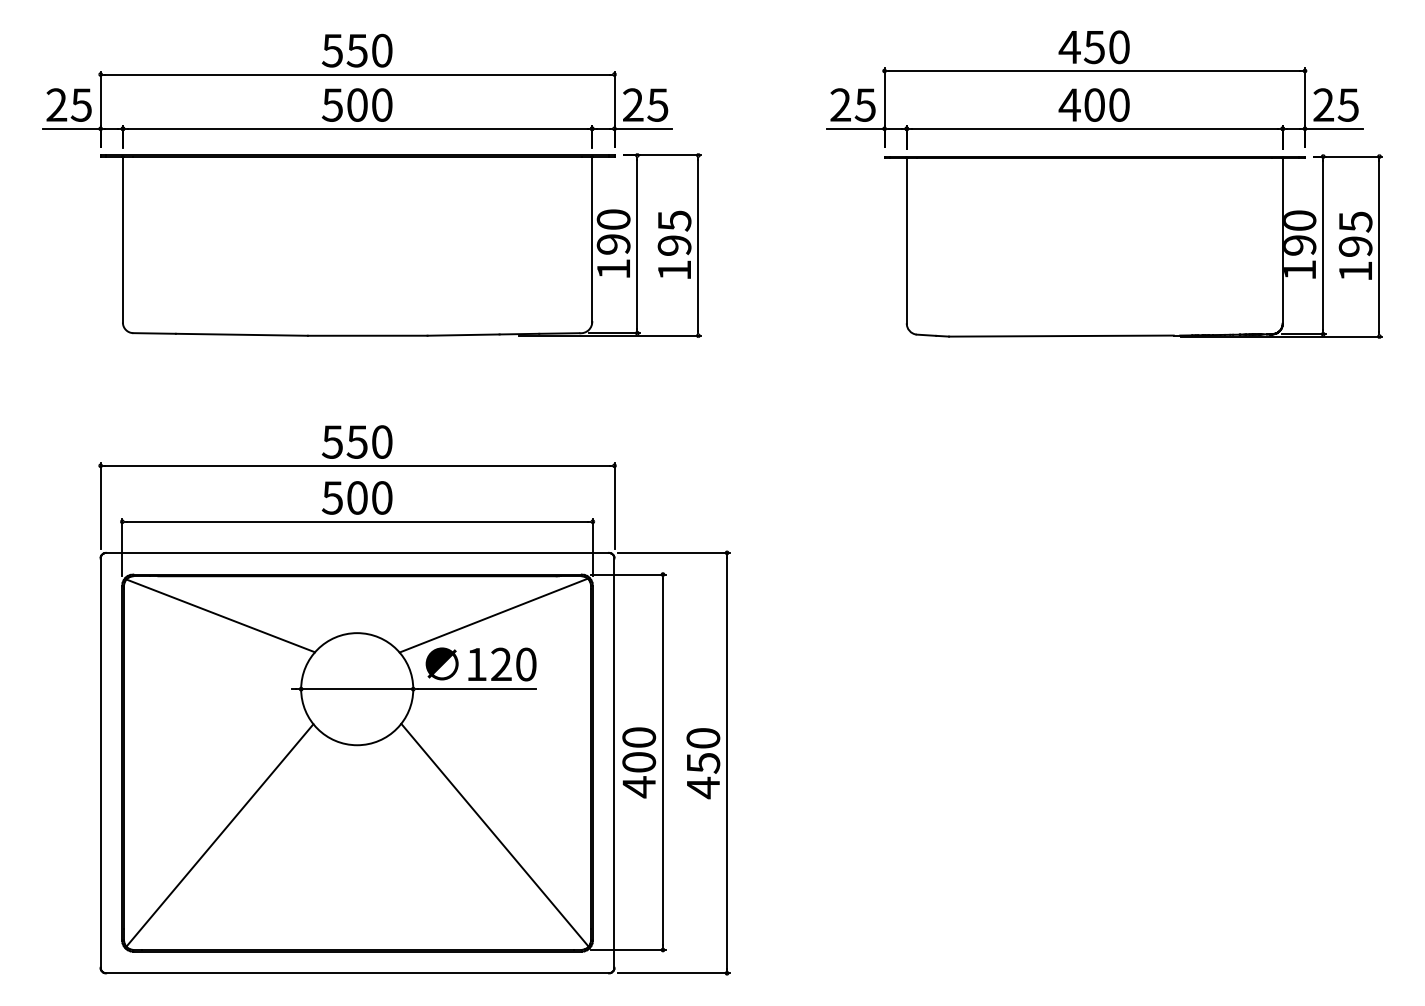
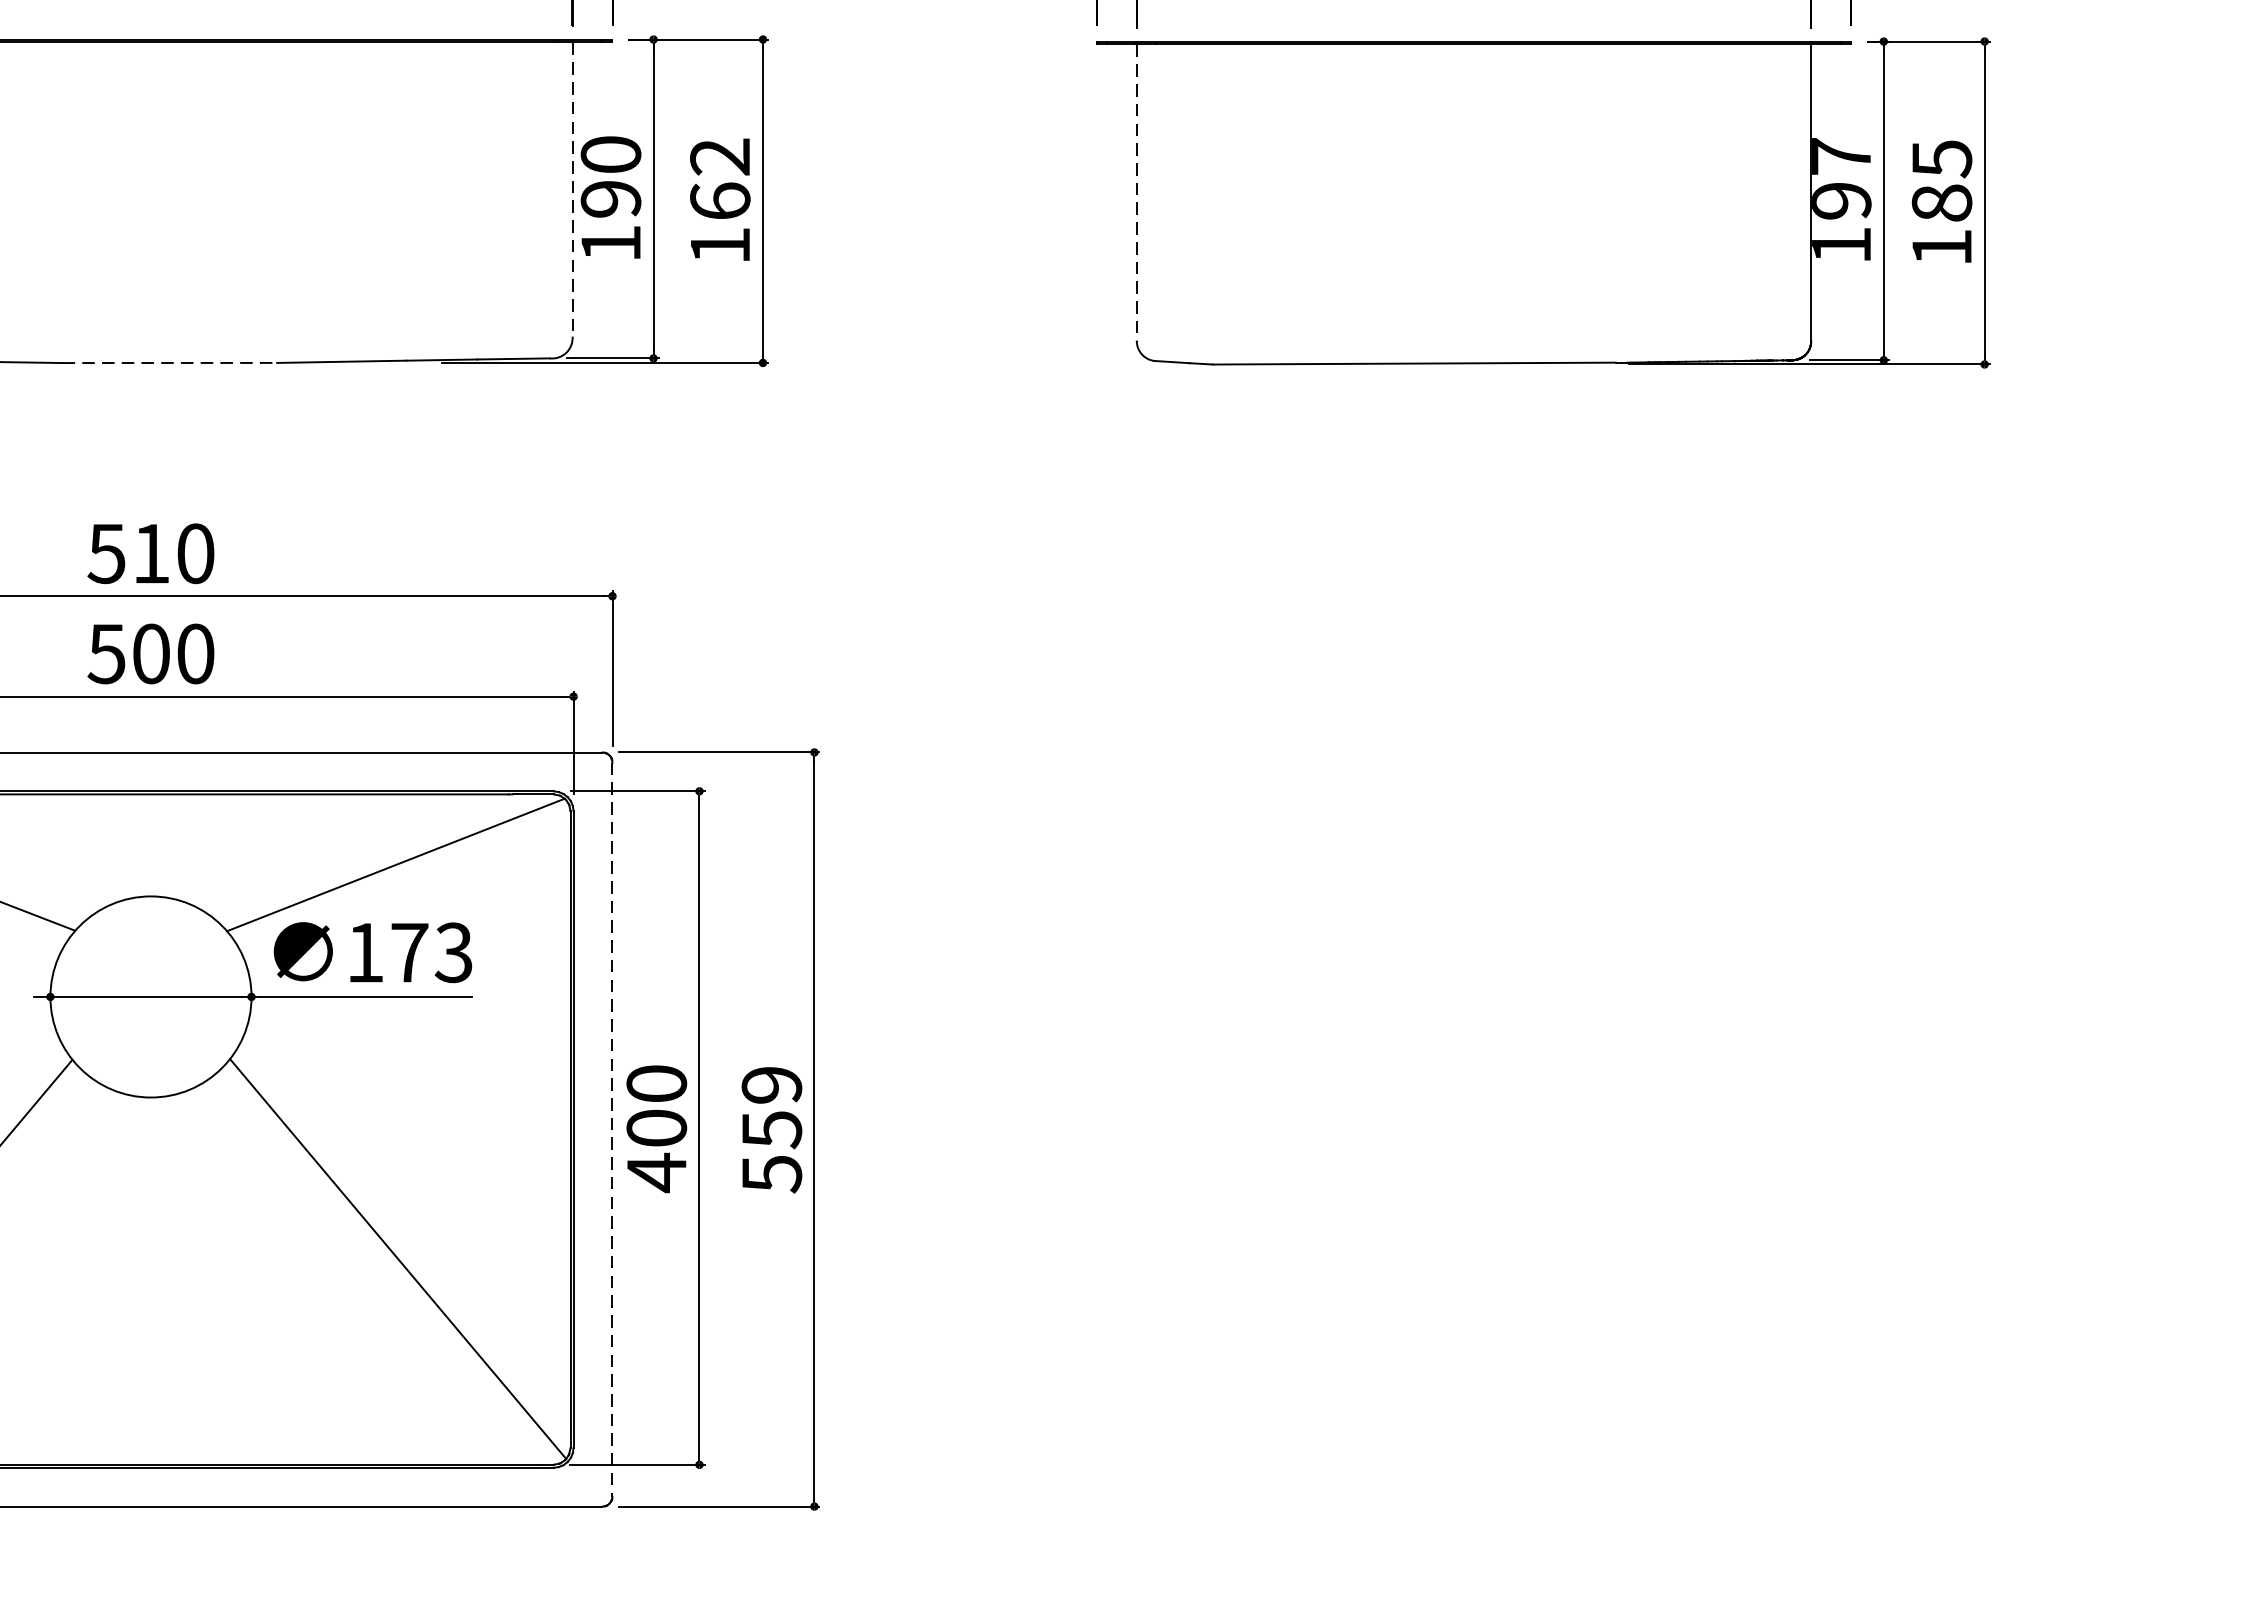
text: (1300, 220) -> (1843, 156), 190 -> 197
text: (674, 232) -> (720, 177), 195 -> 162
line: (592, 239) -> (573, 190), solid -> dashed
line: (906, 241) -> (1136, 193), solid -> dashed
text: (1355, 246) -> (1941, 202), 195 -> 185
line: (367, 335) -> (169, 362), solid -> dashed
text: (356, 441) -> (149, 552), 550 -> 510
text: (513, 664) -> (431, 952), 120 -> 173
line: (614, 763) -> (612, 1130), solid -> dashed
text: (703, 763) -> (772, 1130), 450 -> 559

